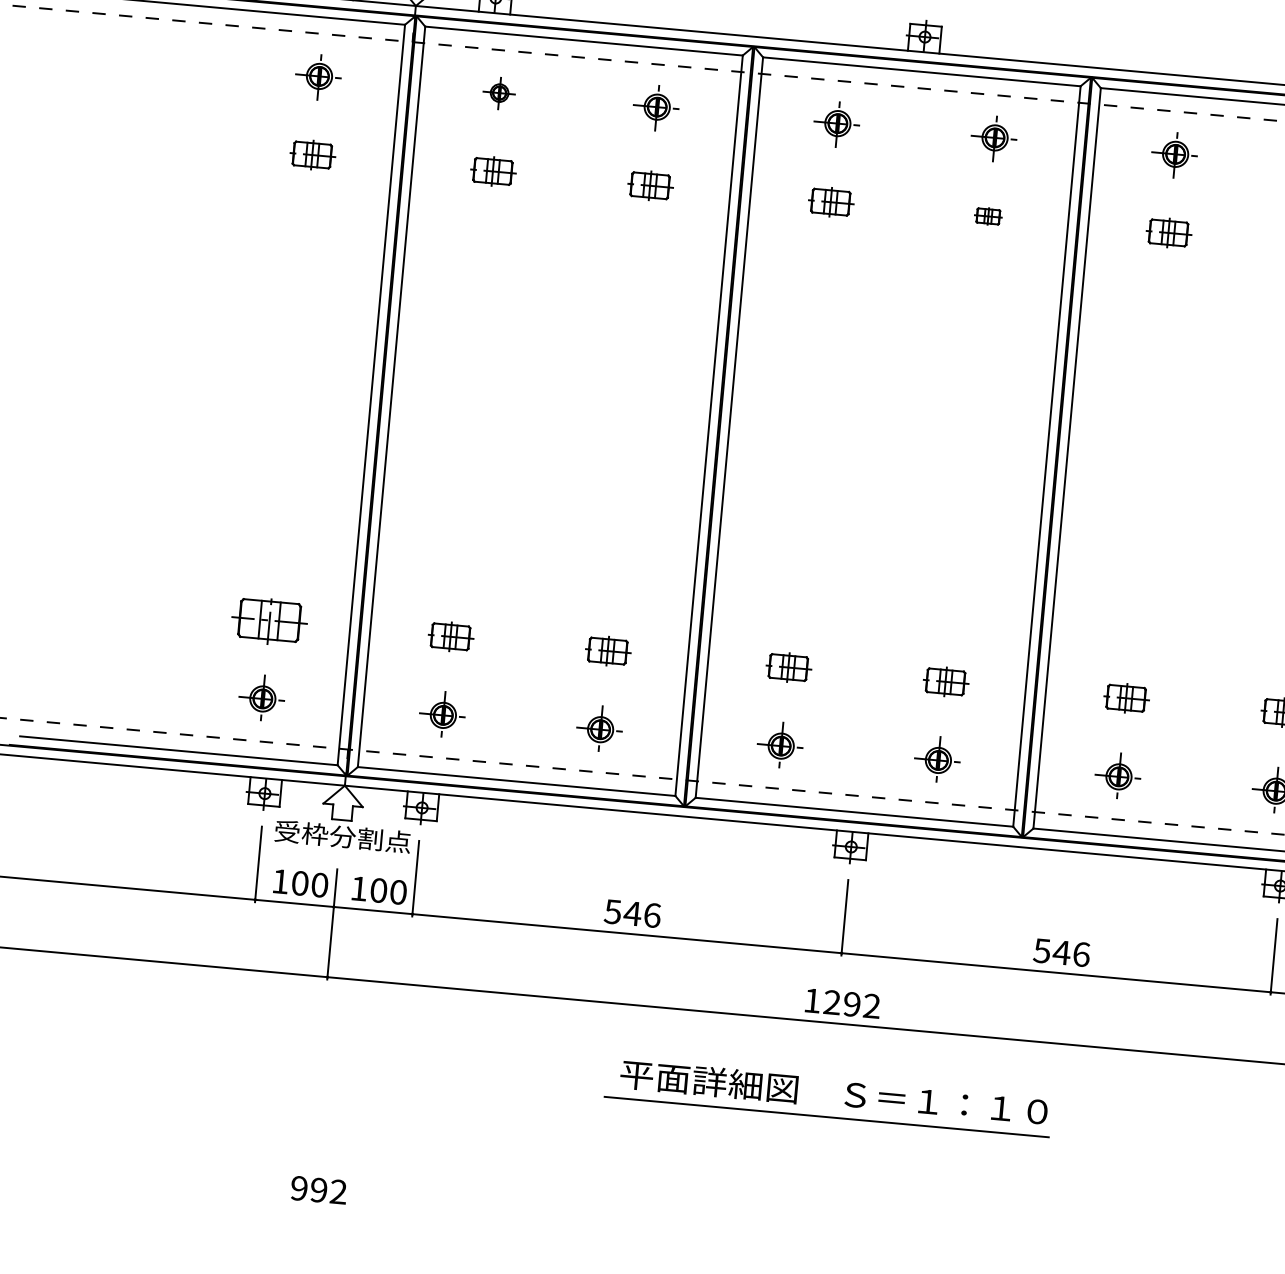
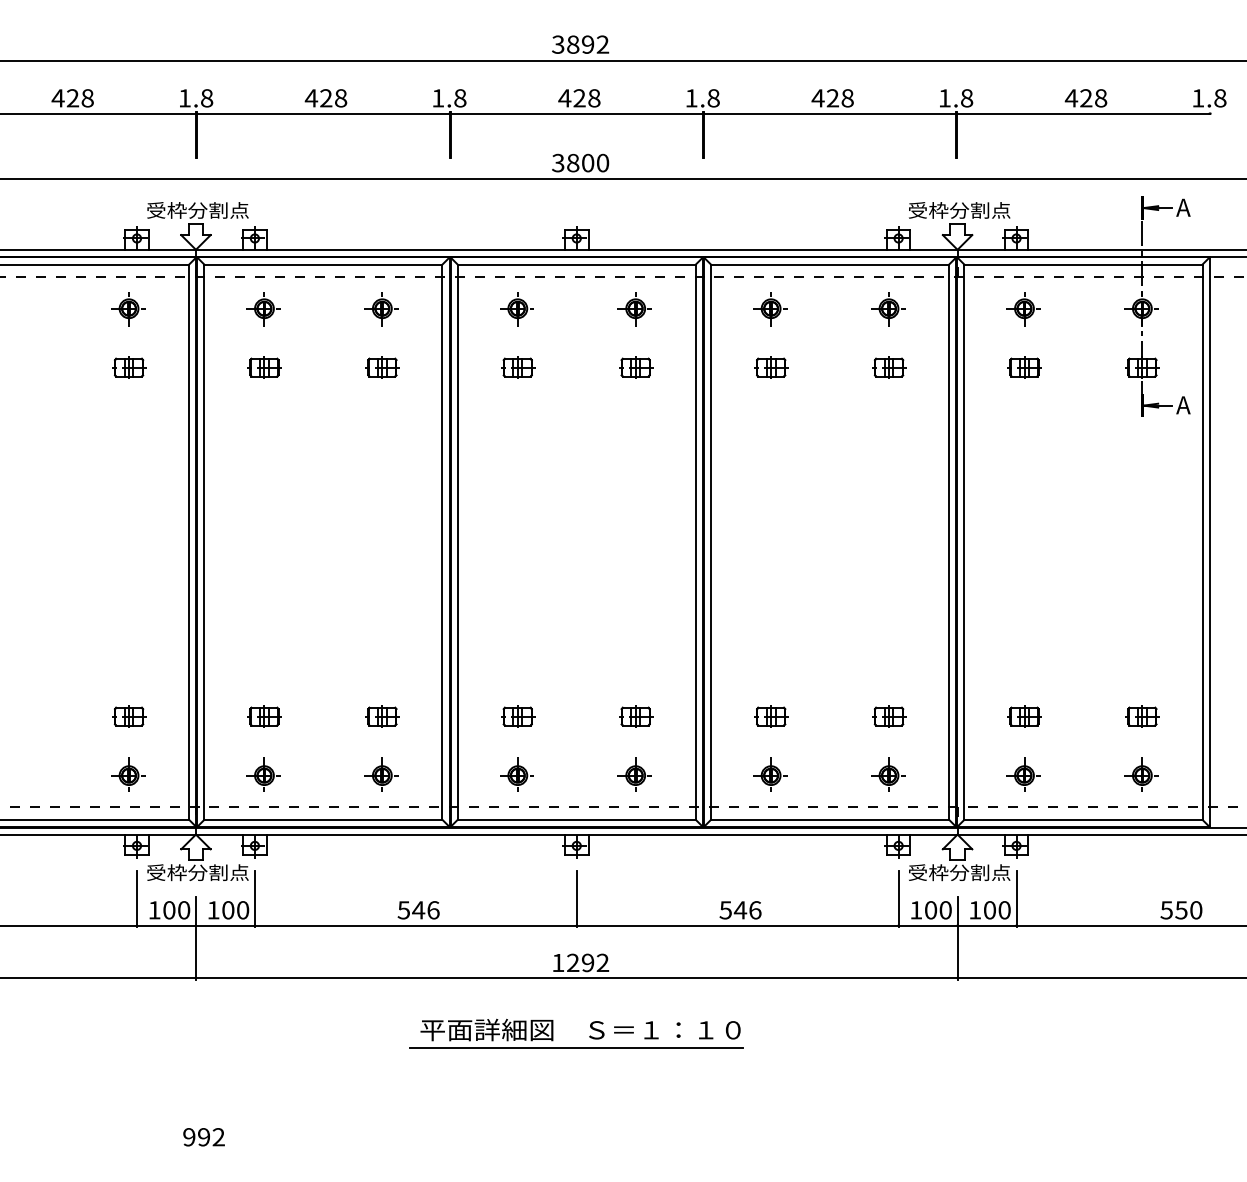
part: (498, 93) -> (263, 309), size x1.43
part: (988, 216) -> (636, 367), size x1.67
part: (270, 620) -> (129, 716), size x0.62

